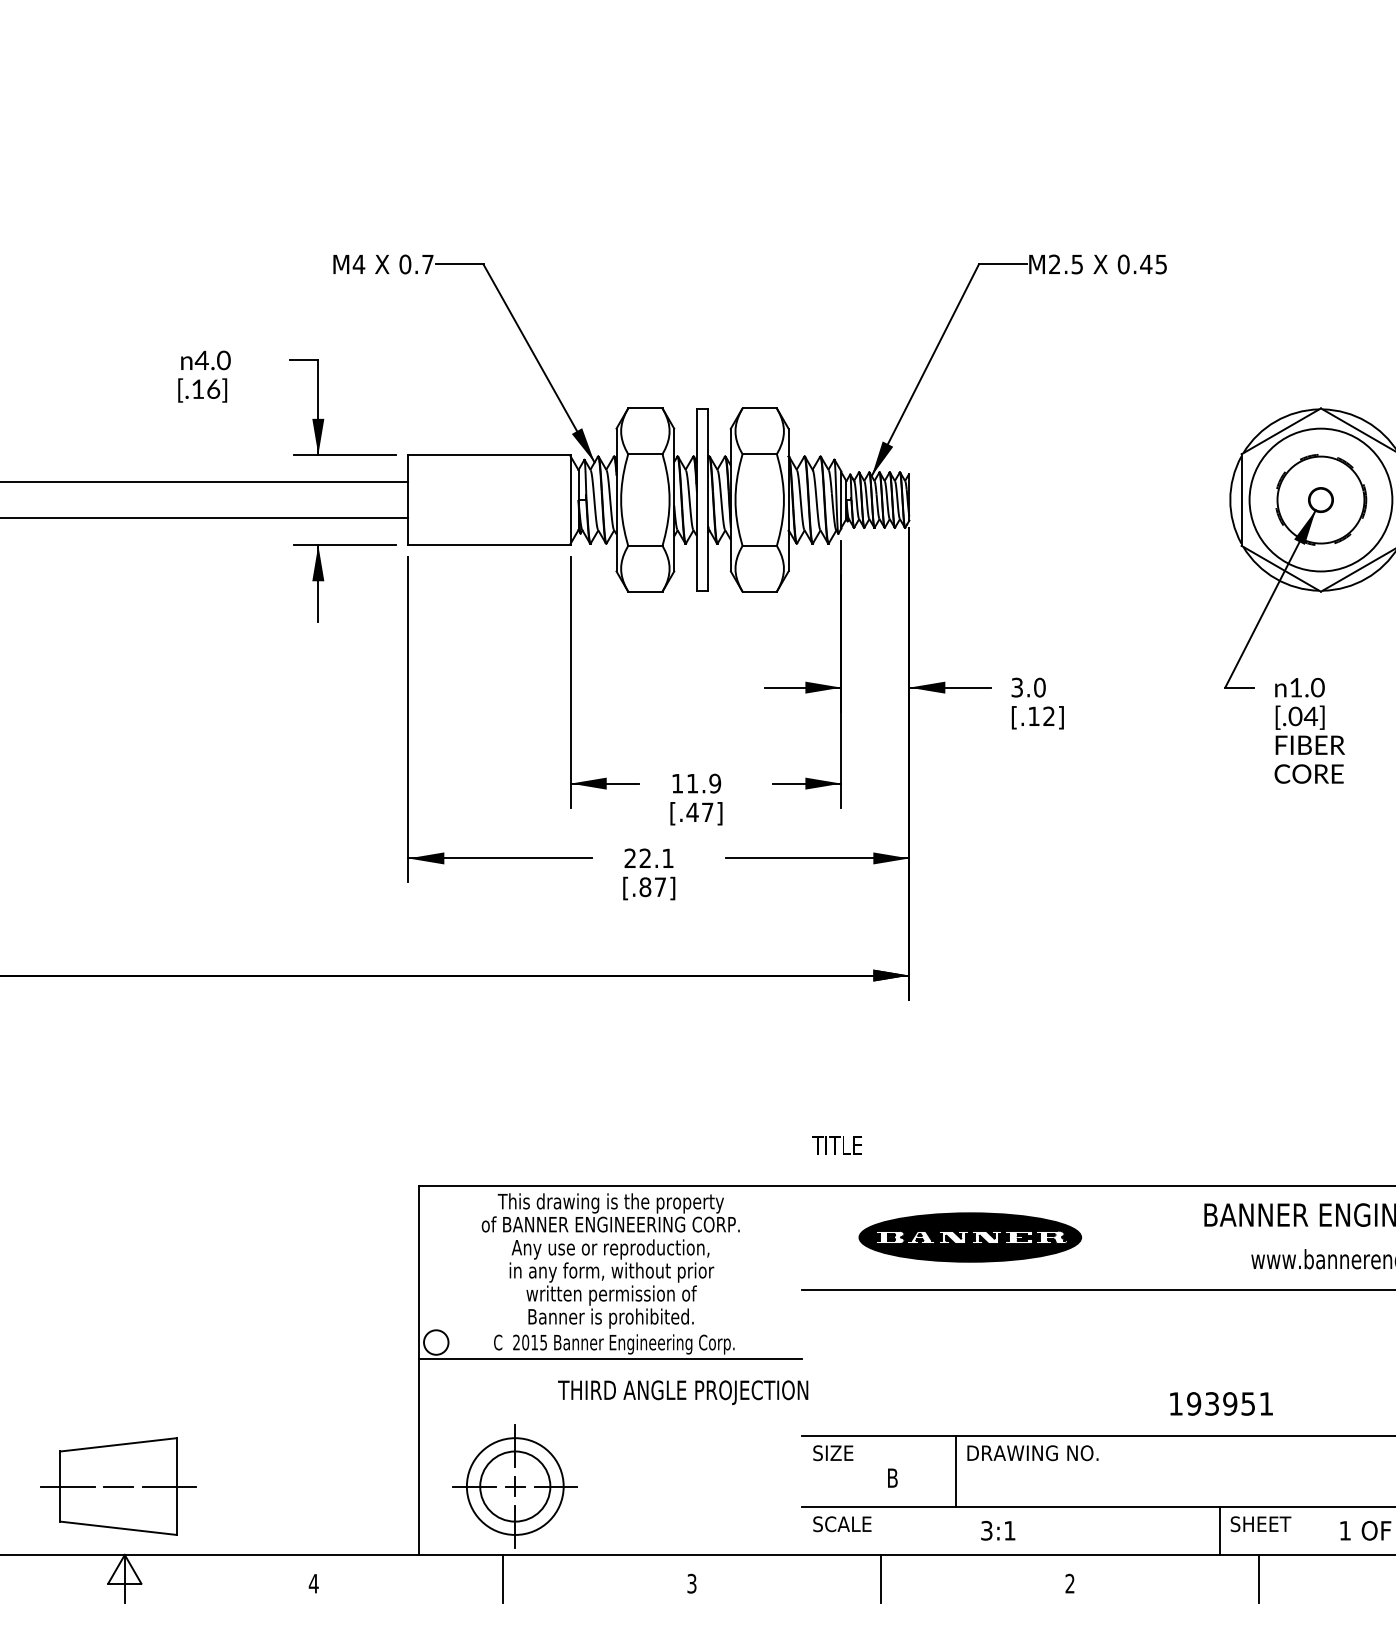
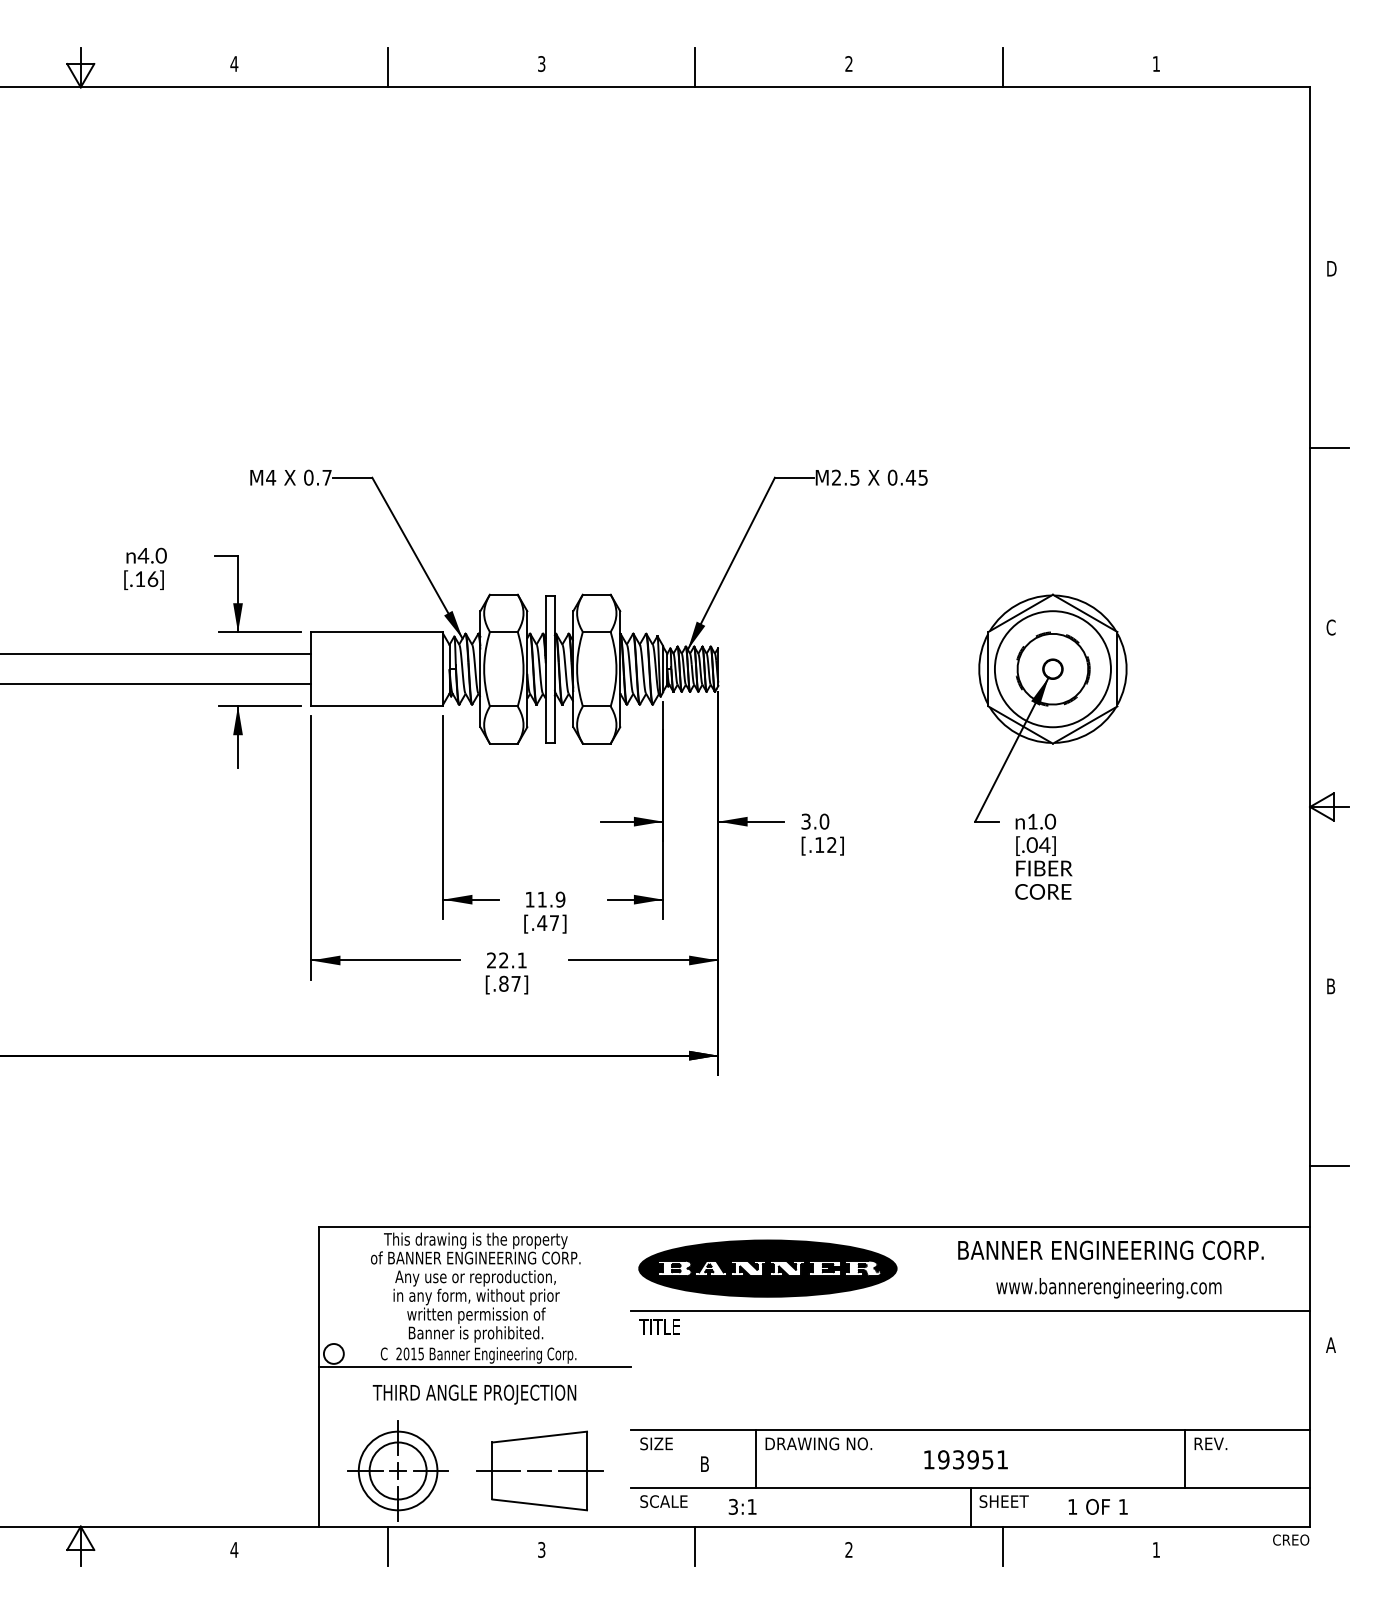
text: (836, 1145) -> (659, 1326), moved
part: (969, 1237) -> (767, 1268), size x1.43
text: (683, 1392) -> (474, 1394), moved
text: (1220, 1403) -> (965, 1459), moved
part: (118, 1485) -> (539, 1470), moved
text: (998, 1530) -> (742, 1506), moved

